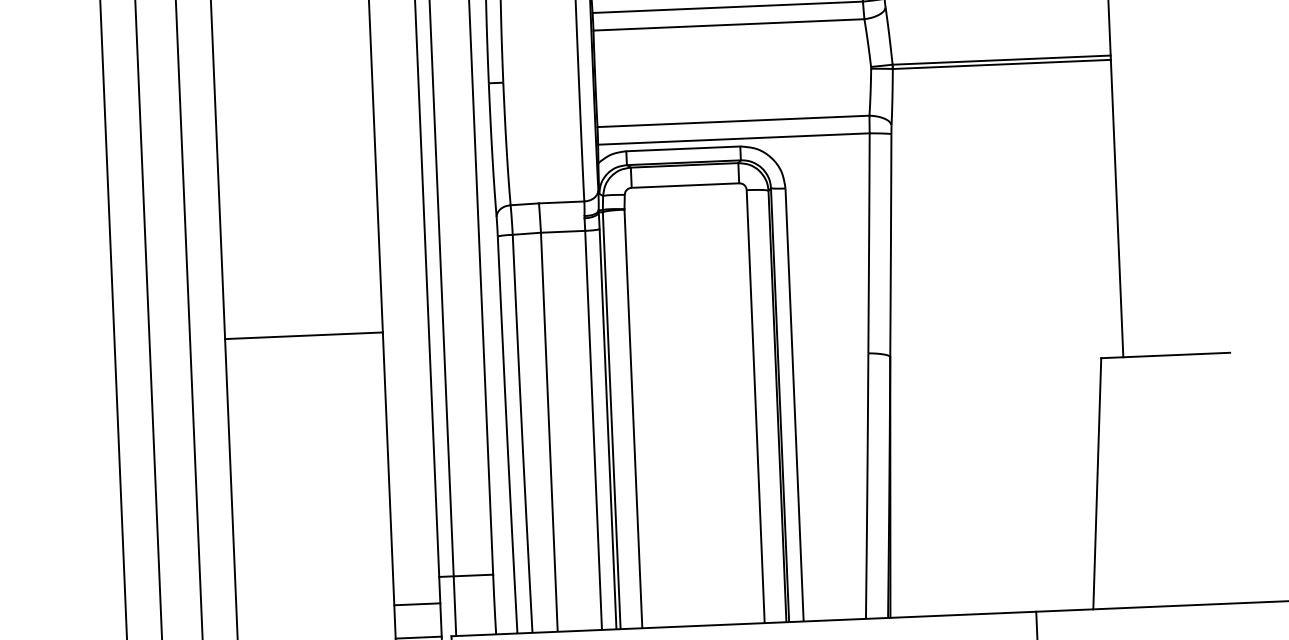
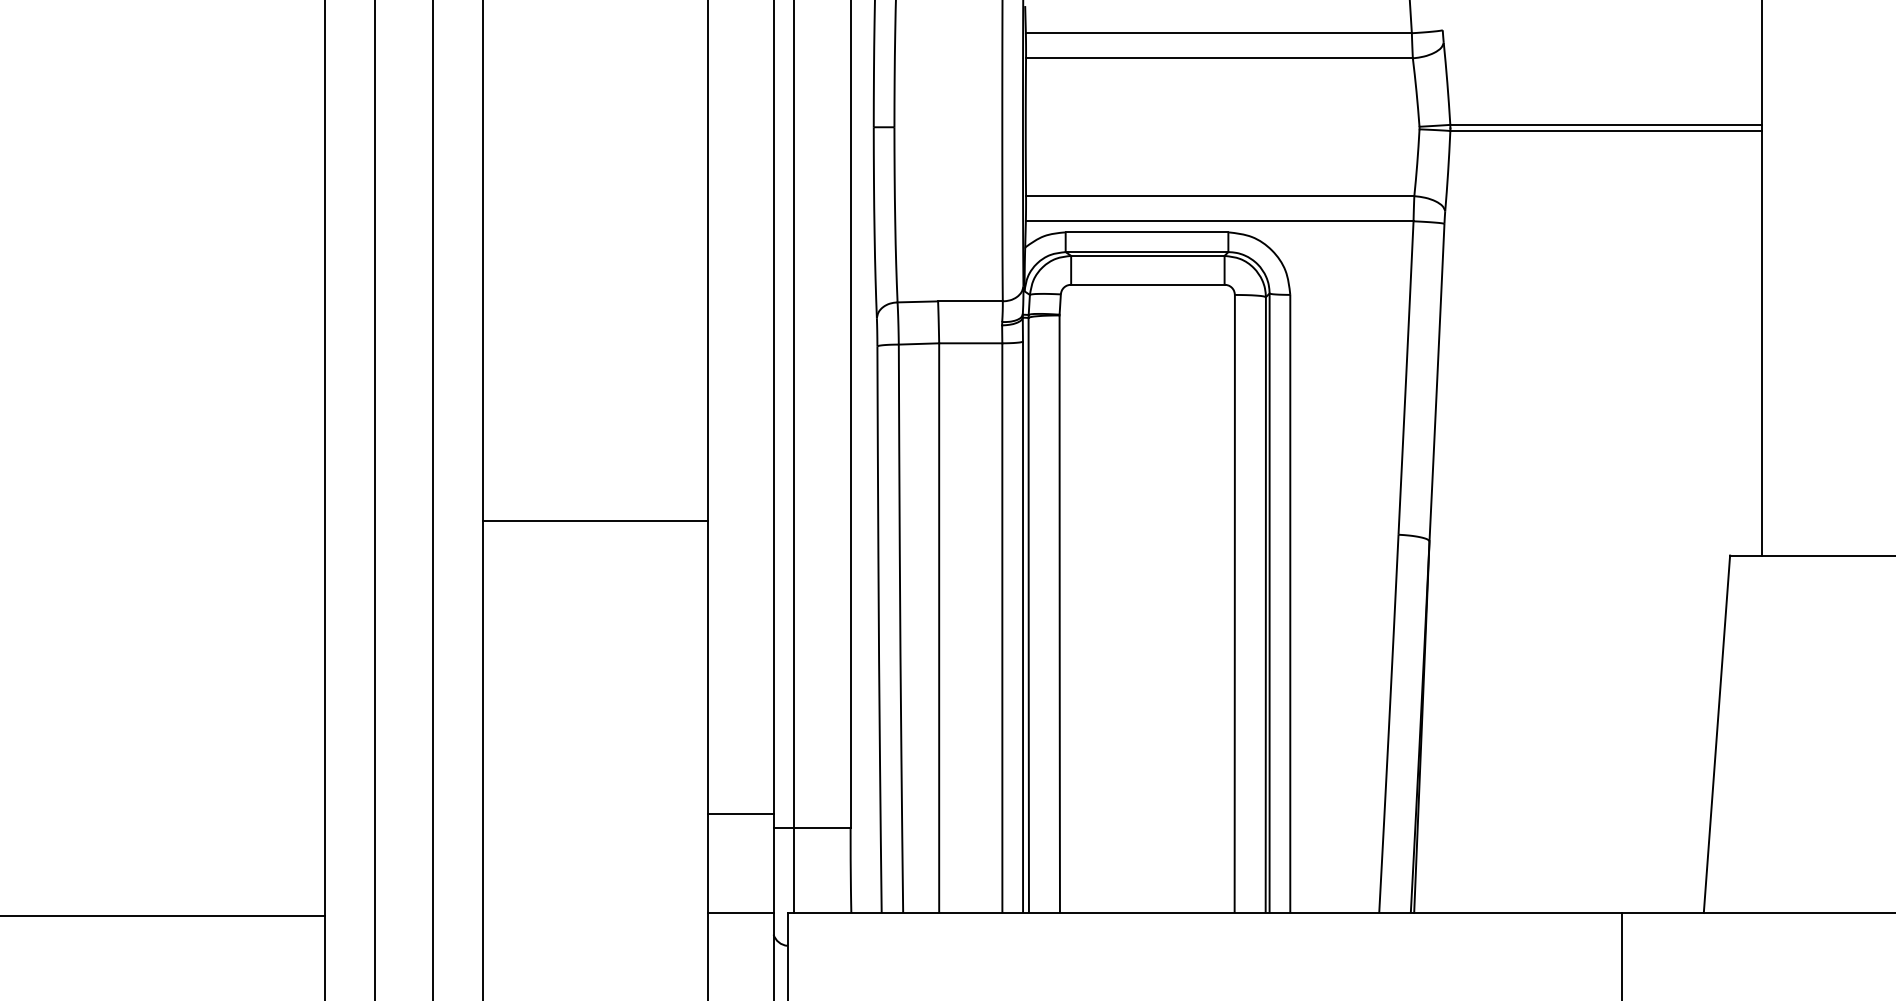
line: (303, 336) -> (594, 521), moved
line: (417, 604) -> (740, 814), moved

